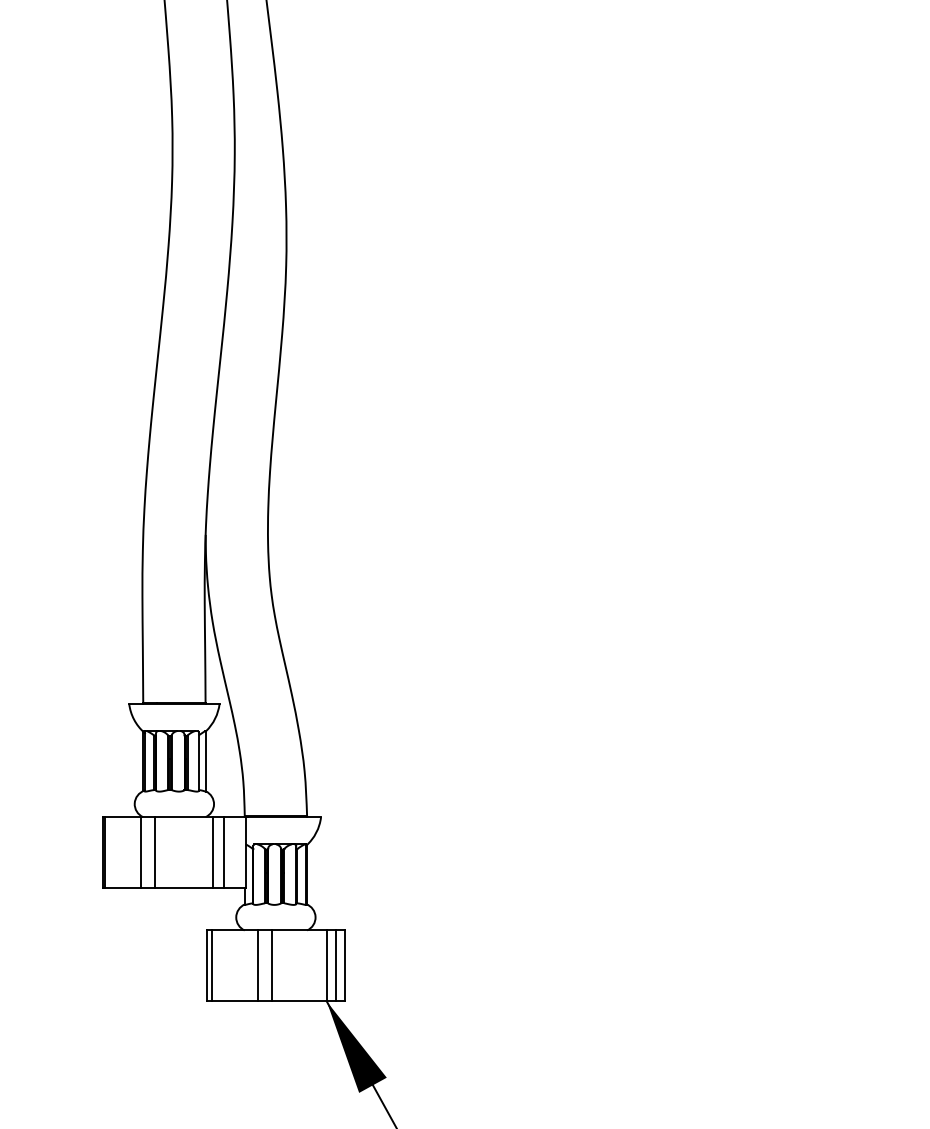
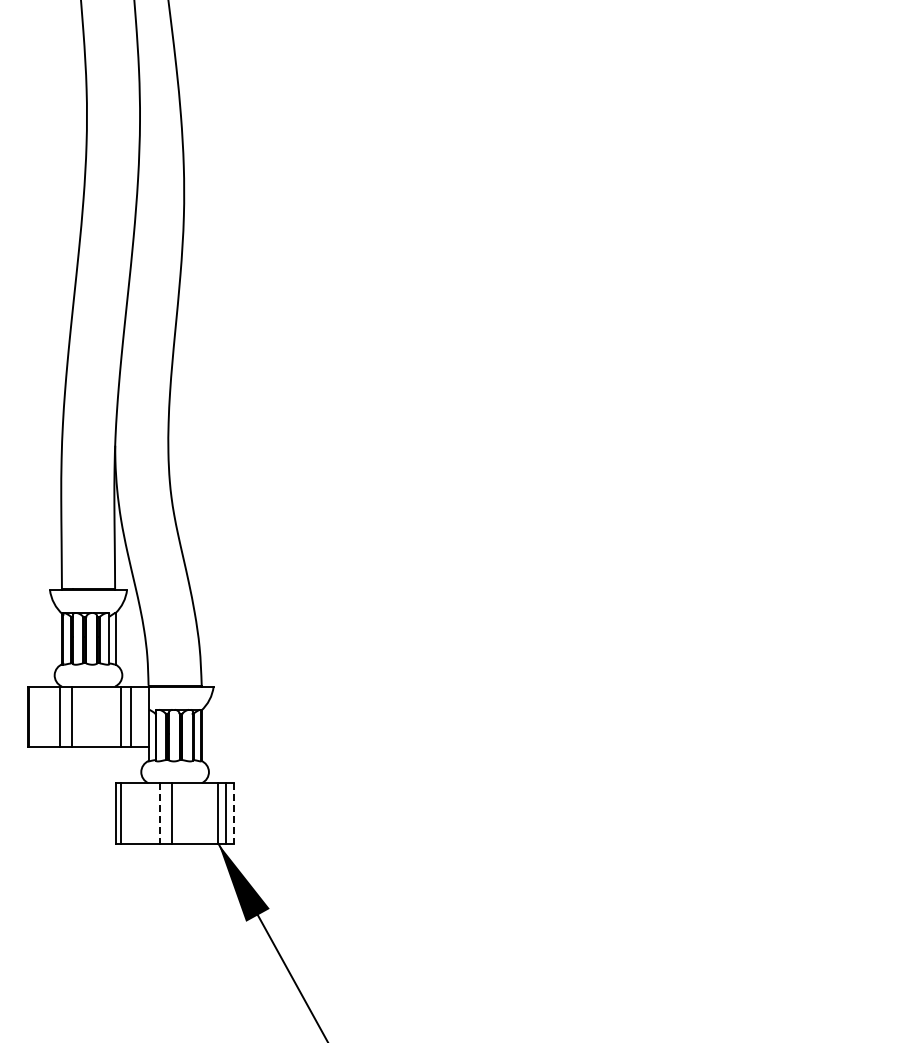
line: (257, 965) -> (159, 813), solid -> dashed
line: (344, 965) -> (233, 813), solid -> dashed

